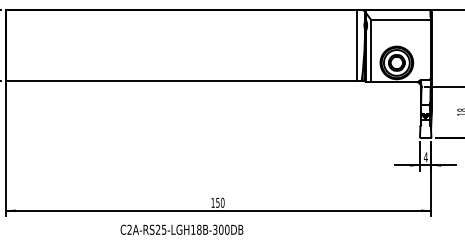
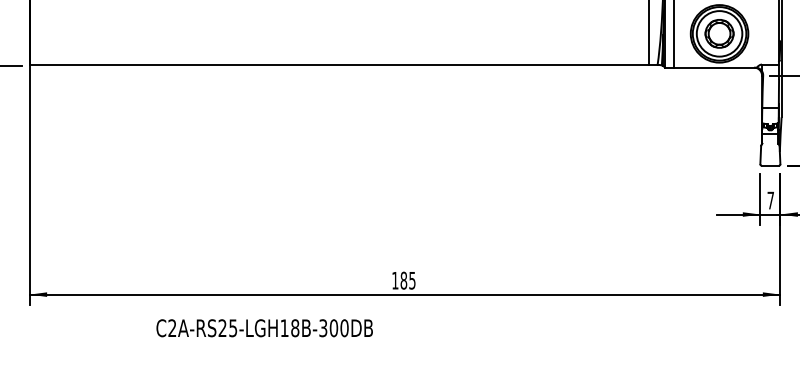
text: (425, 157) -> (770, 200), 4 -> 7
text: (220, 202) -> (408, 280), 150 -> 185
text: (181, 229) -> (263, 327), moved

